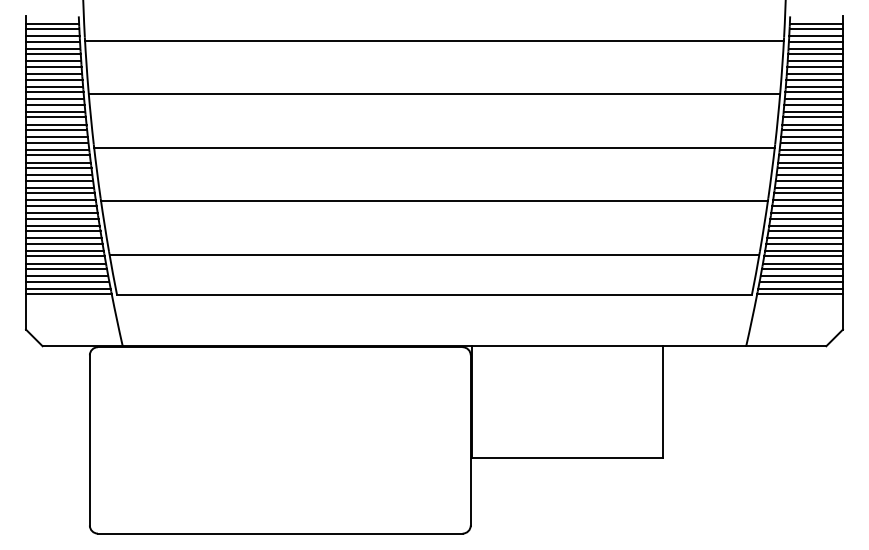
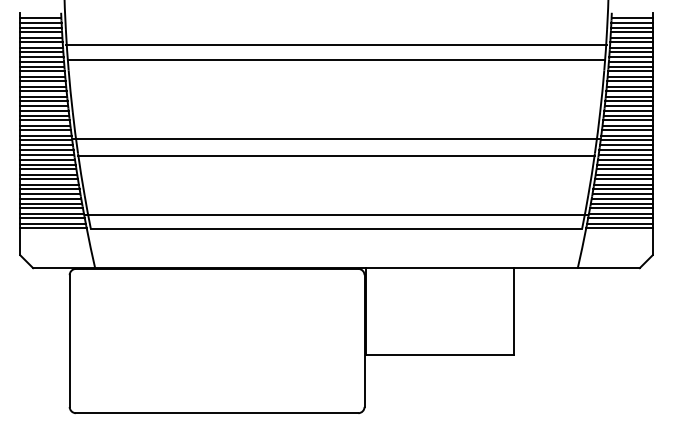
line: (434, 40) -> (336, 45), moved
line: (434, 94) -> (336, 60), moved
line: (434, 147) -> (336, 138), moved
line: (434, 255) -> (336, 215), moved

